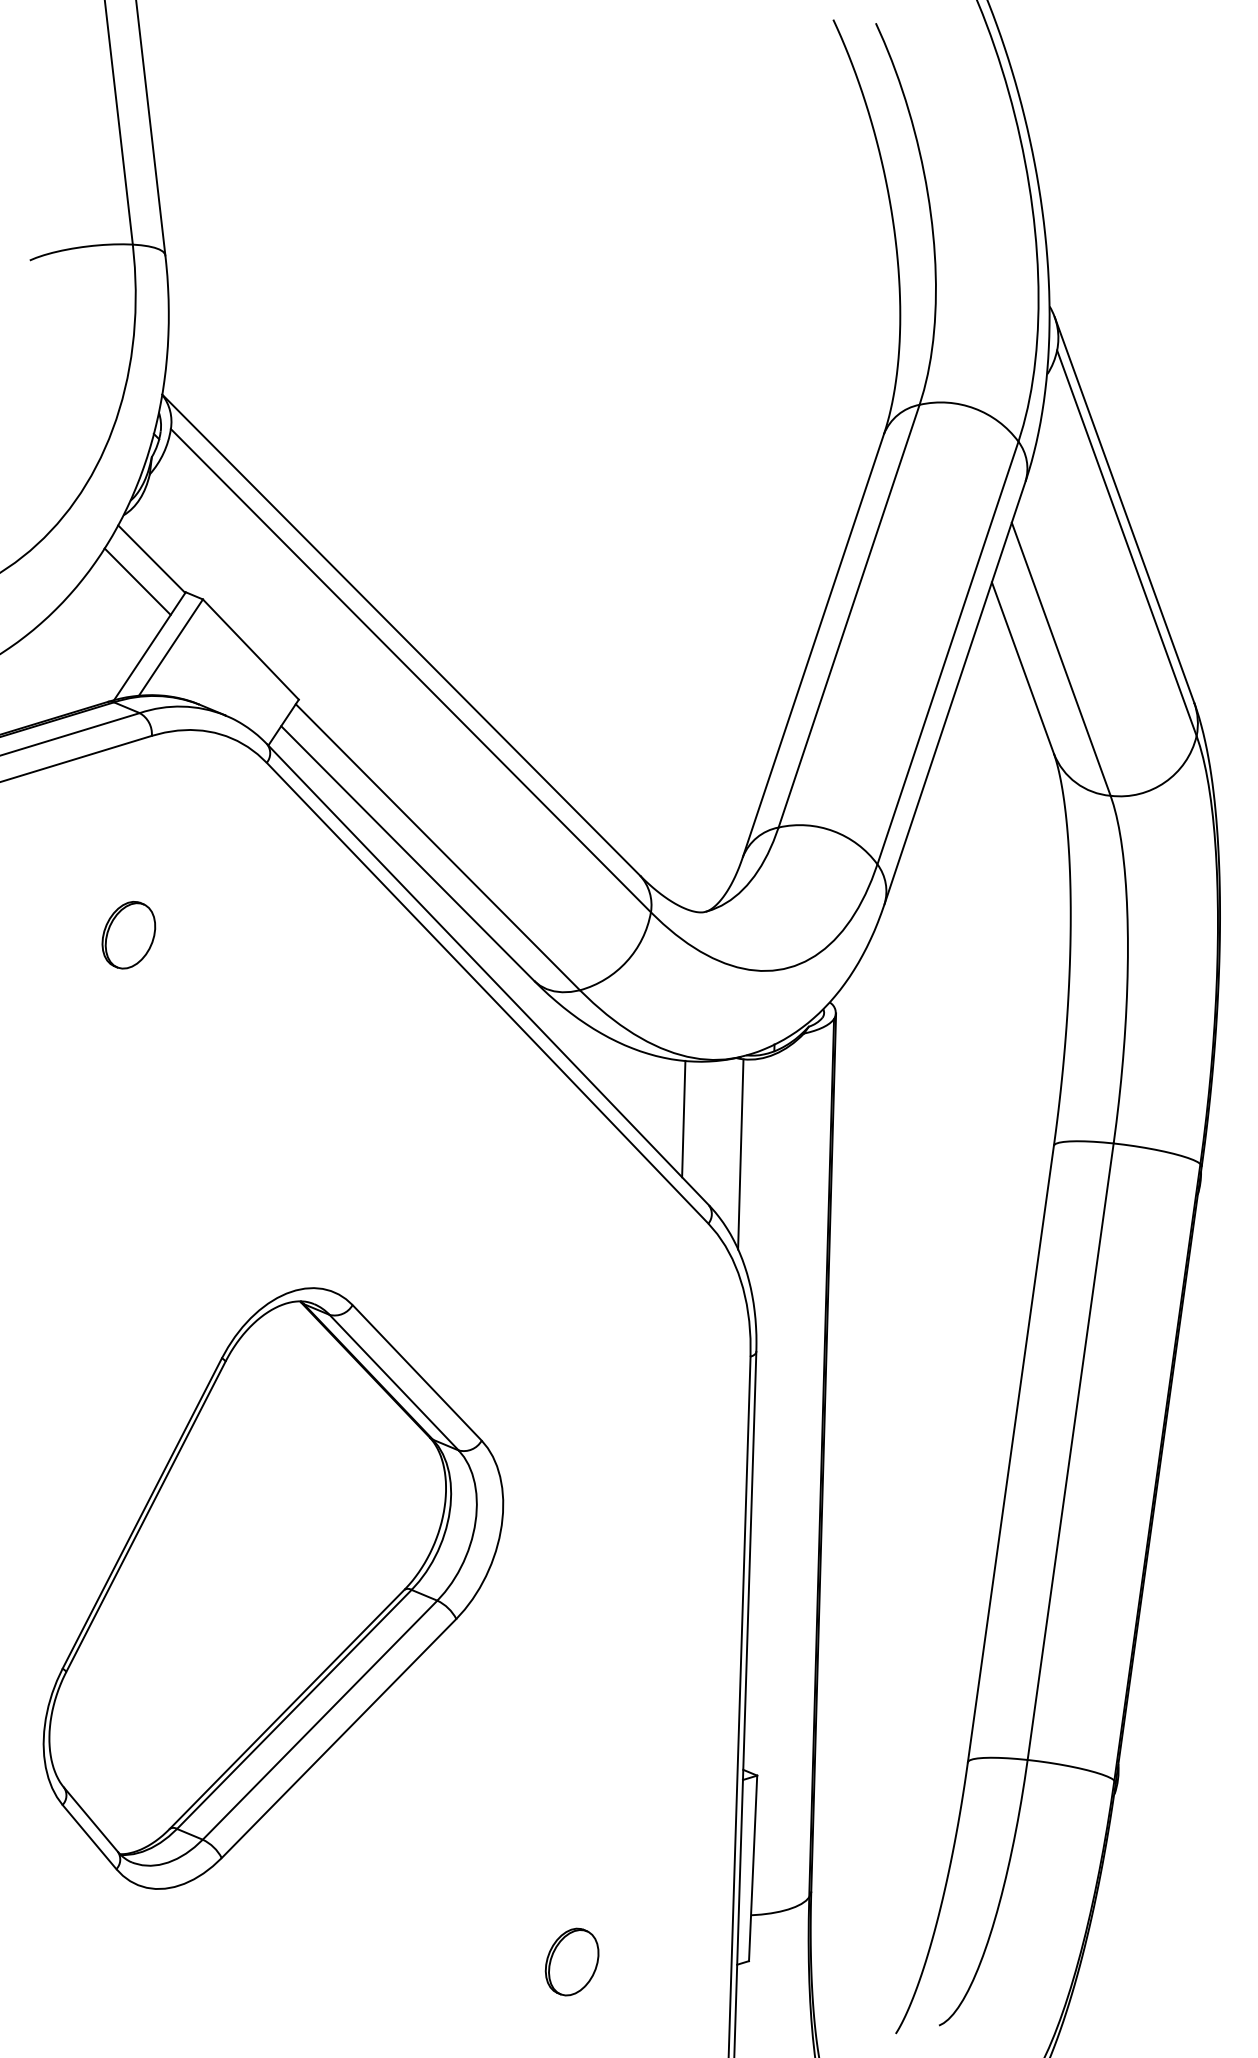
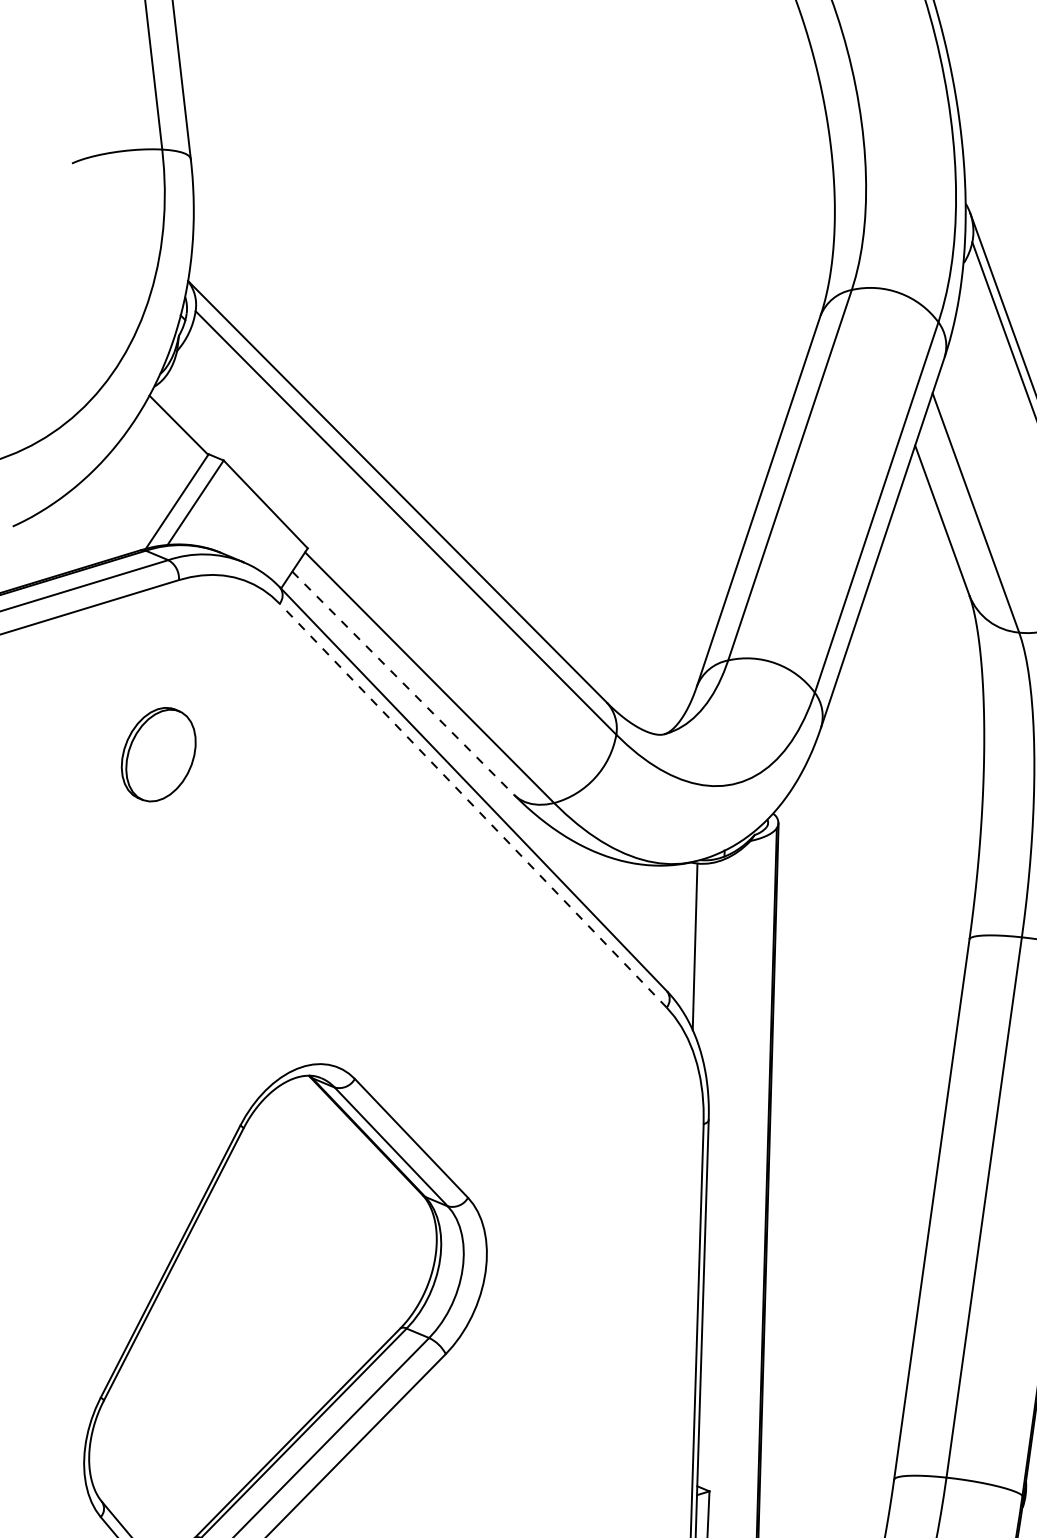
line: (137, 581) -> (166, 444), removed
line: (407, 853) -> (402, 683), solid -> dashed
part: (128, 935) -> (158, 755), size x1.6
line: (487, 992) -> (473, 805), solid -> dashed
line: (683, 1118) -> (644, 915), removed

